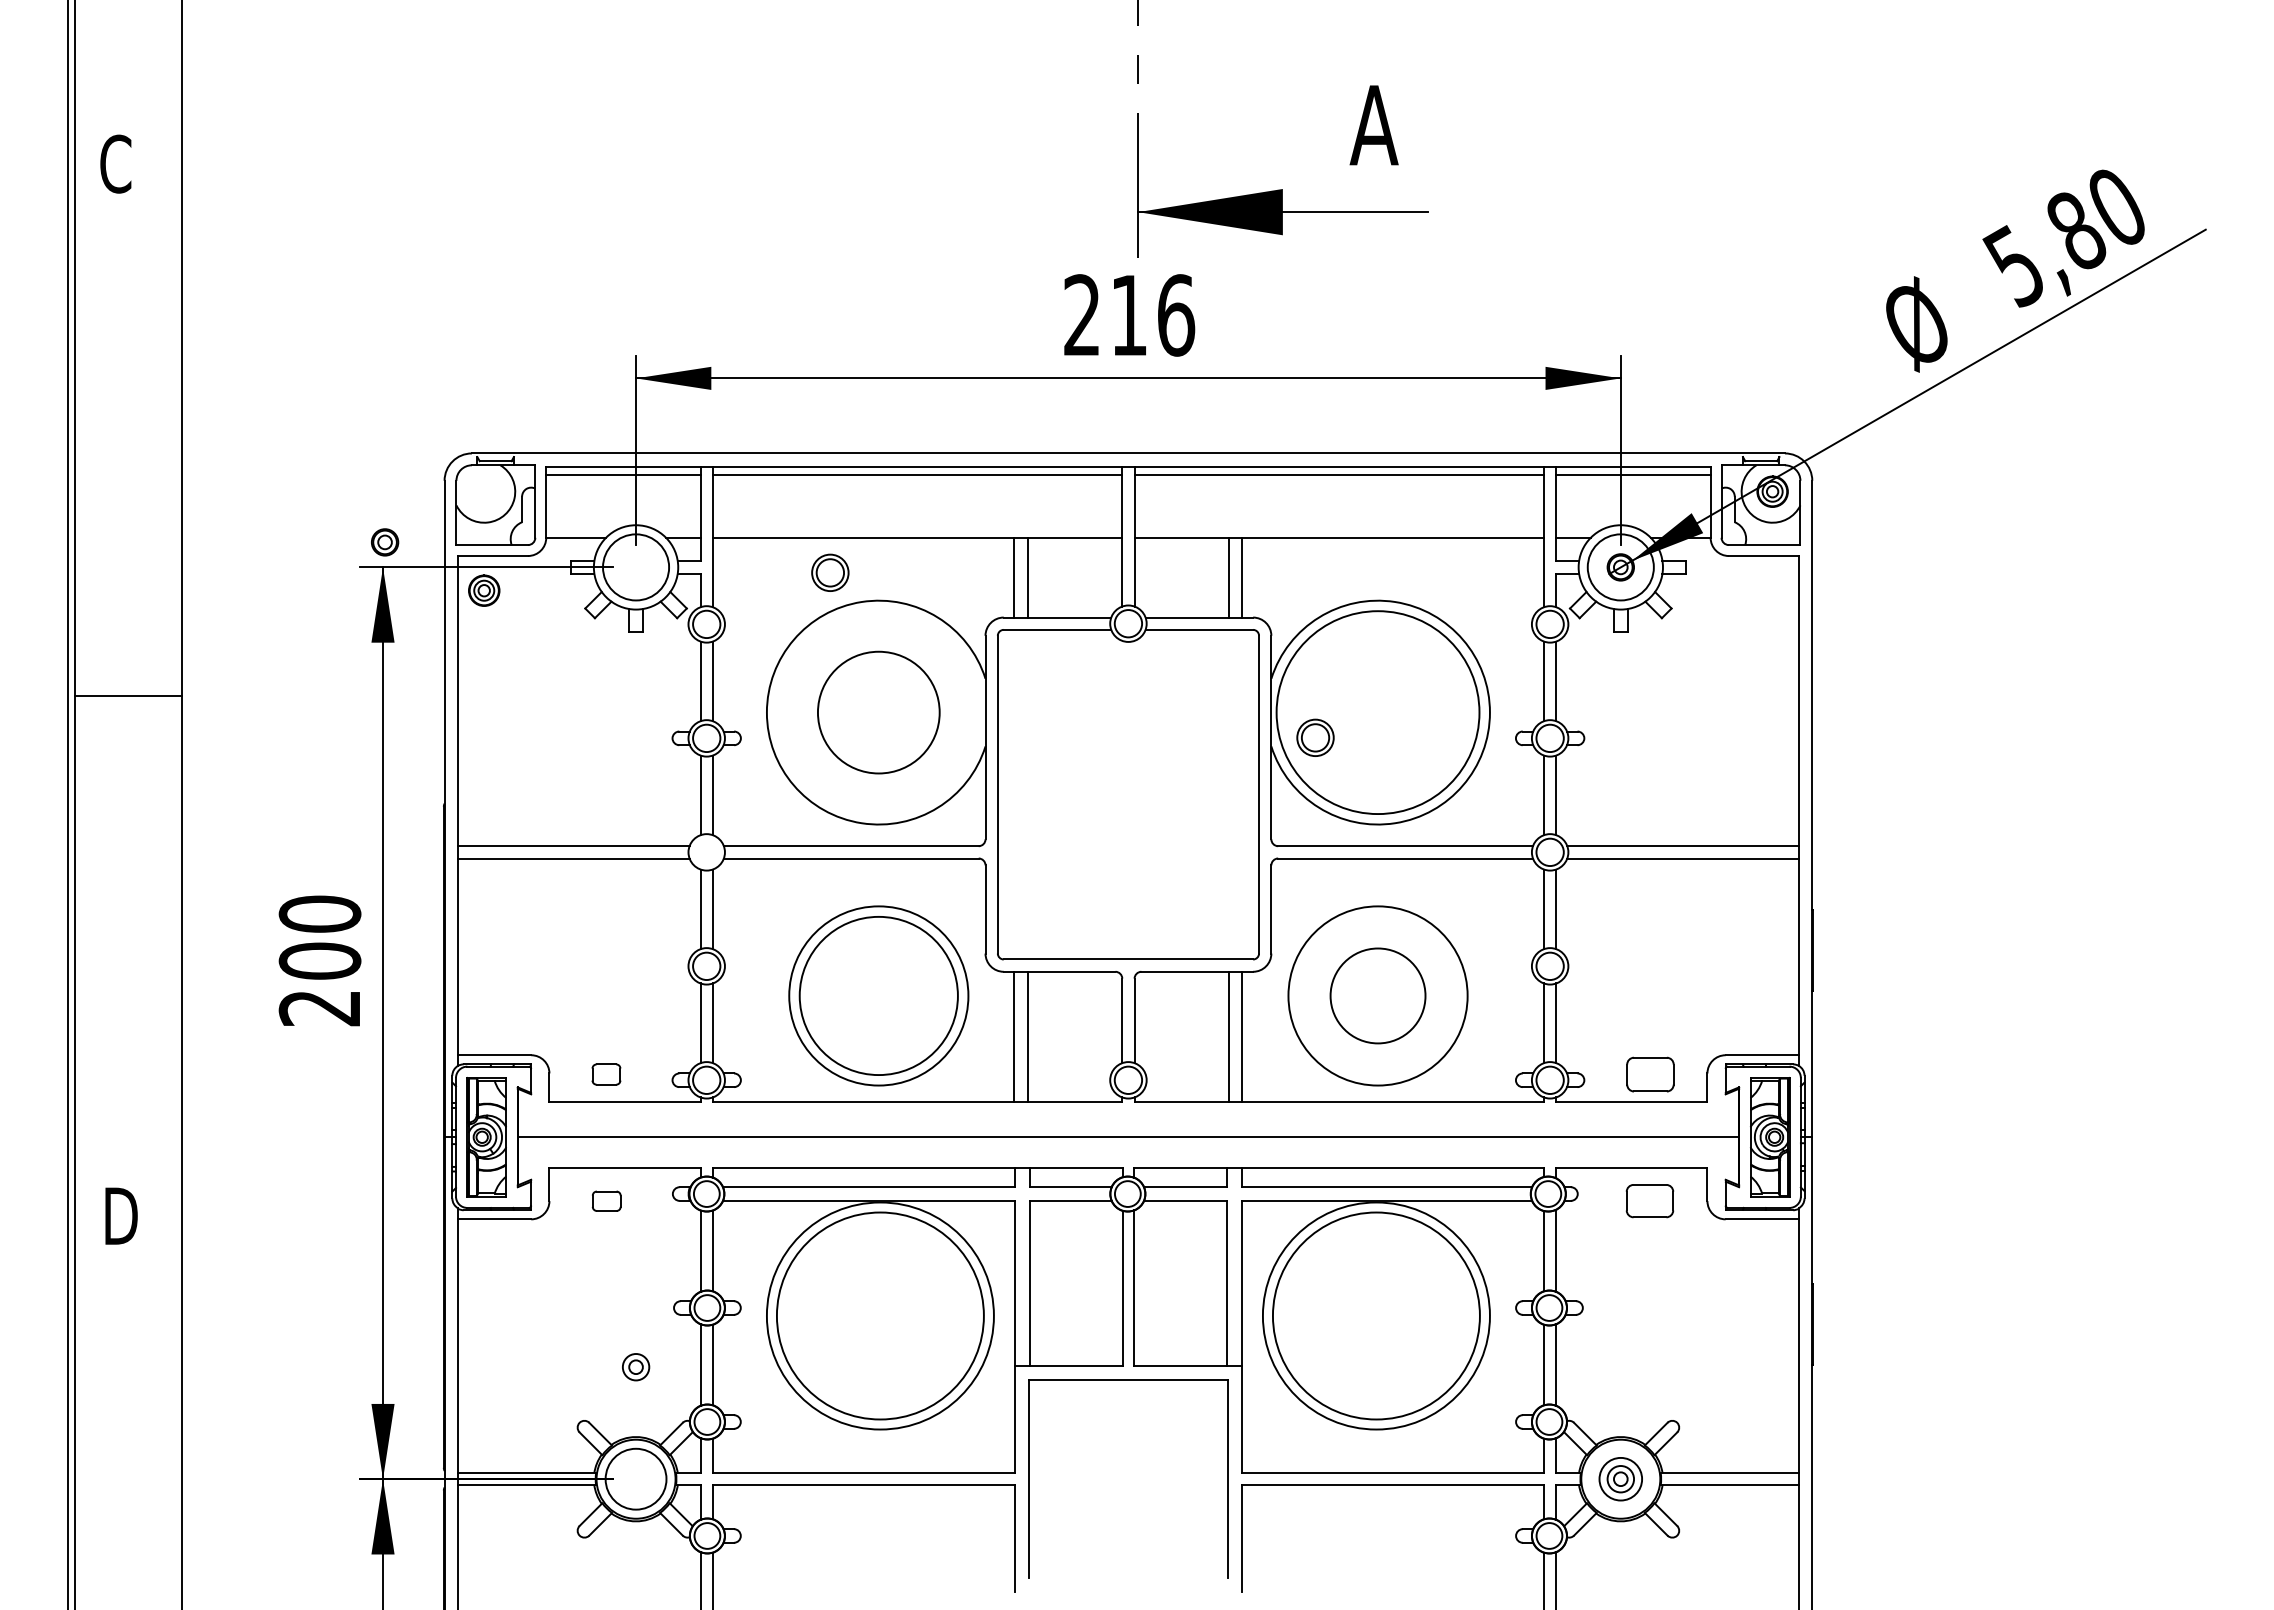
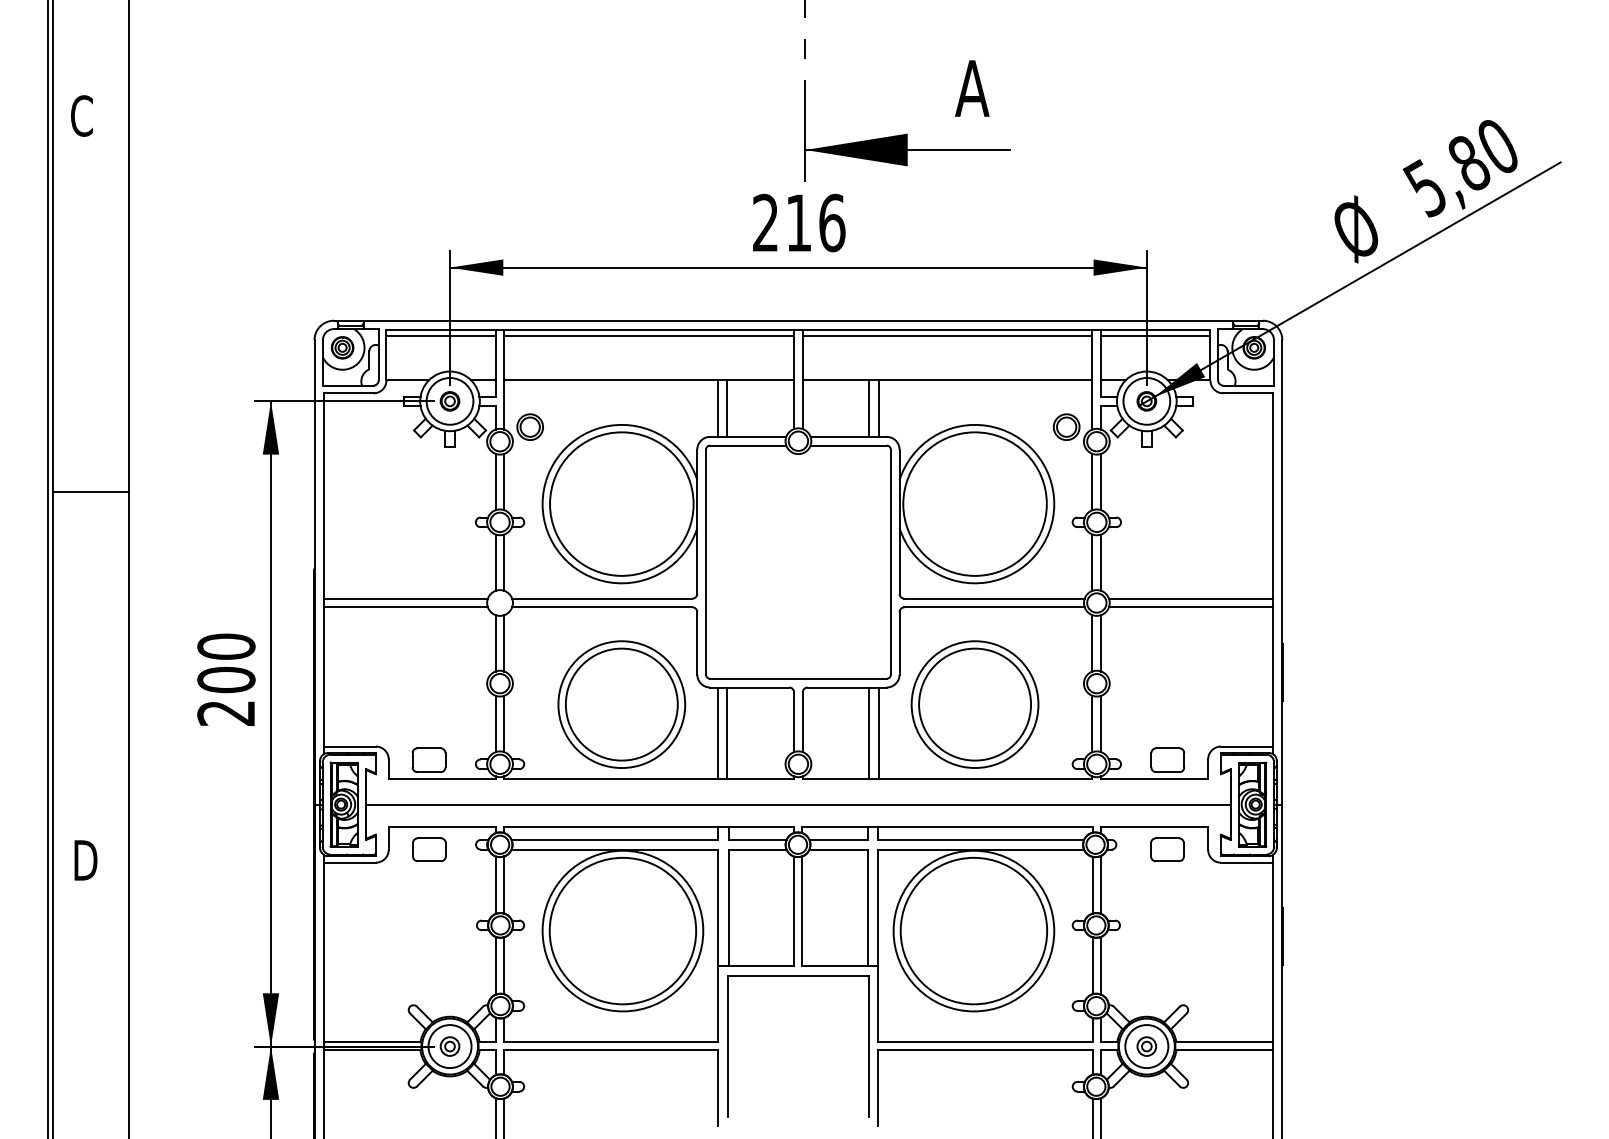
part: (385, 542) -> (450, 401), moved
part: (830, 572) -> (530, 426), moved
part: (484, 590) -> (342, 347), moved
circle: (878, 712) -> (621, 504), size x1.67
part: (1315, 737) -> (1066, 426), moved
circle: (1377, 995) -> (974, 704), size x1.67
part: (606, 1074) -> (429, 760), size x1.67
part: (606, 1201) -> (429, 850), size x1.67
part: (636, 1367) -> (450, 1046), moved
circle: (1620, 1478) -> (1146, 1046), size x1.43

